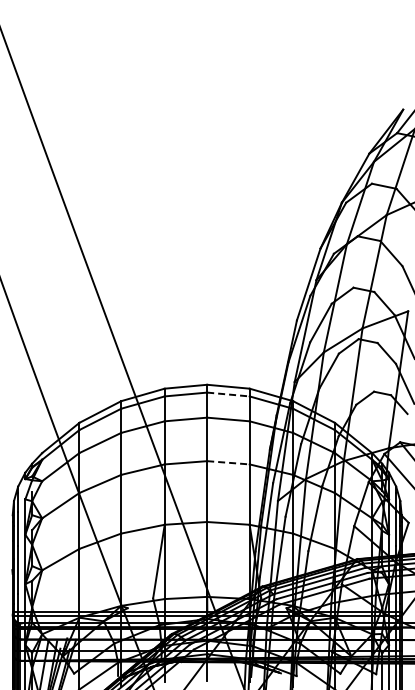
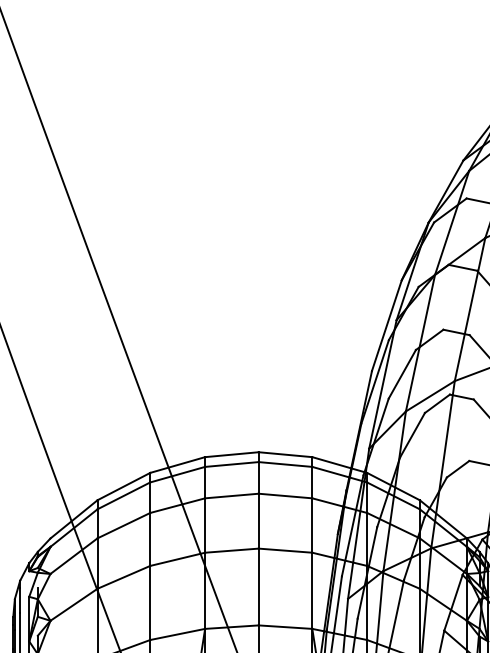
line: (228, 394) -> (285, 464), dashed -> solid
line: (228, 462) -> (285, 550), dashed -> solid

